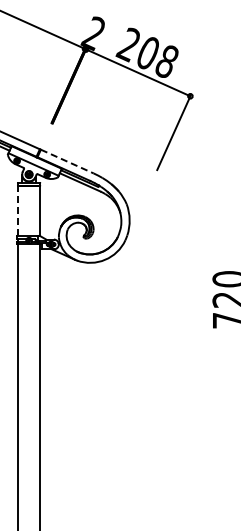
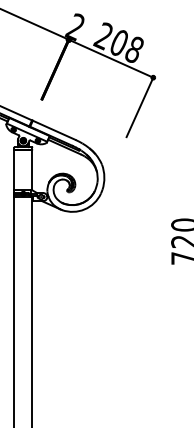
line: (67, 161) -> (54, 130), dashed -> solid
line: (17, 210) -> (14, 169), dashed -> solid

